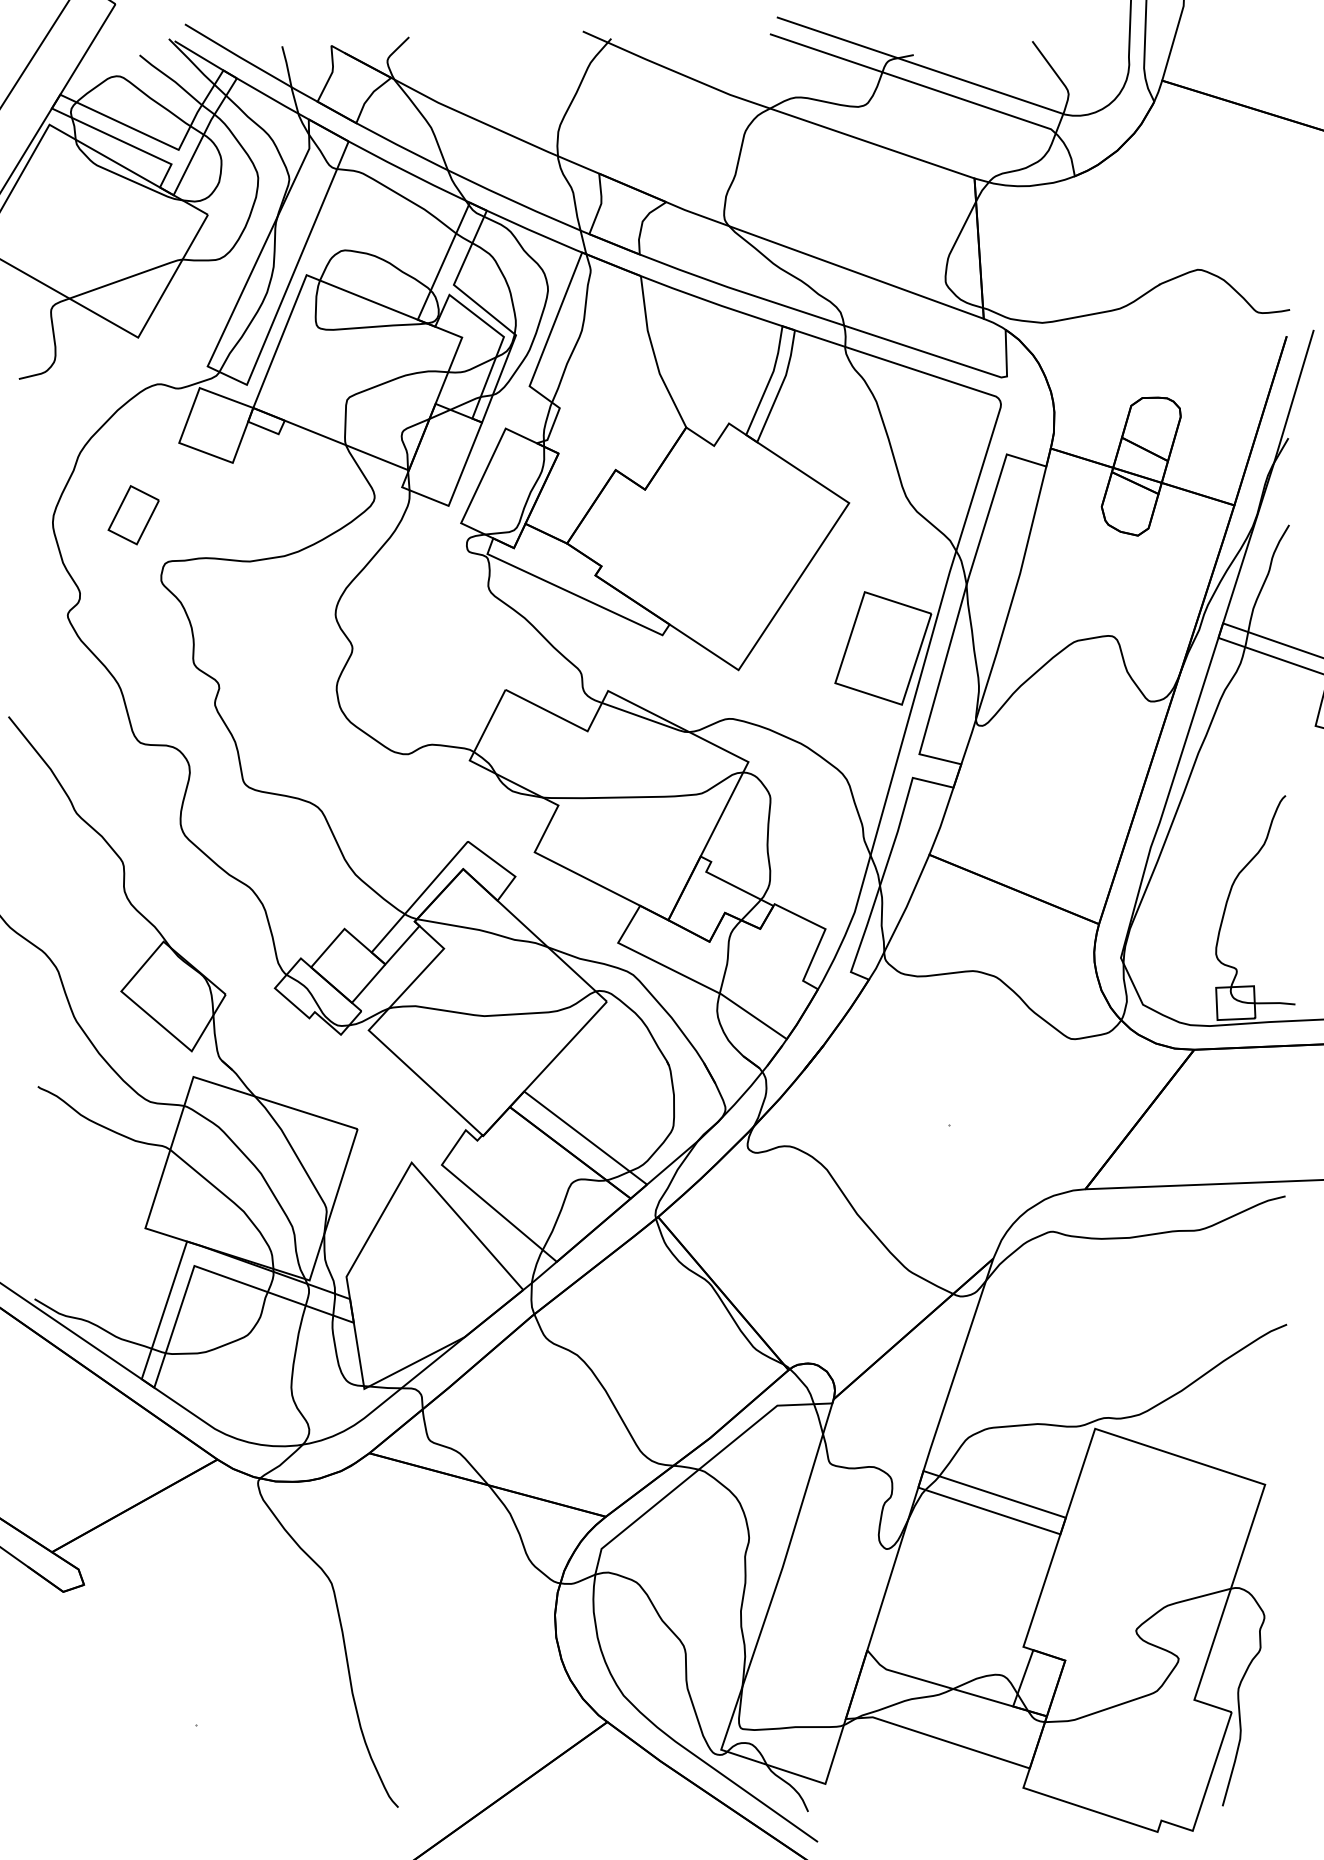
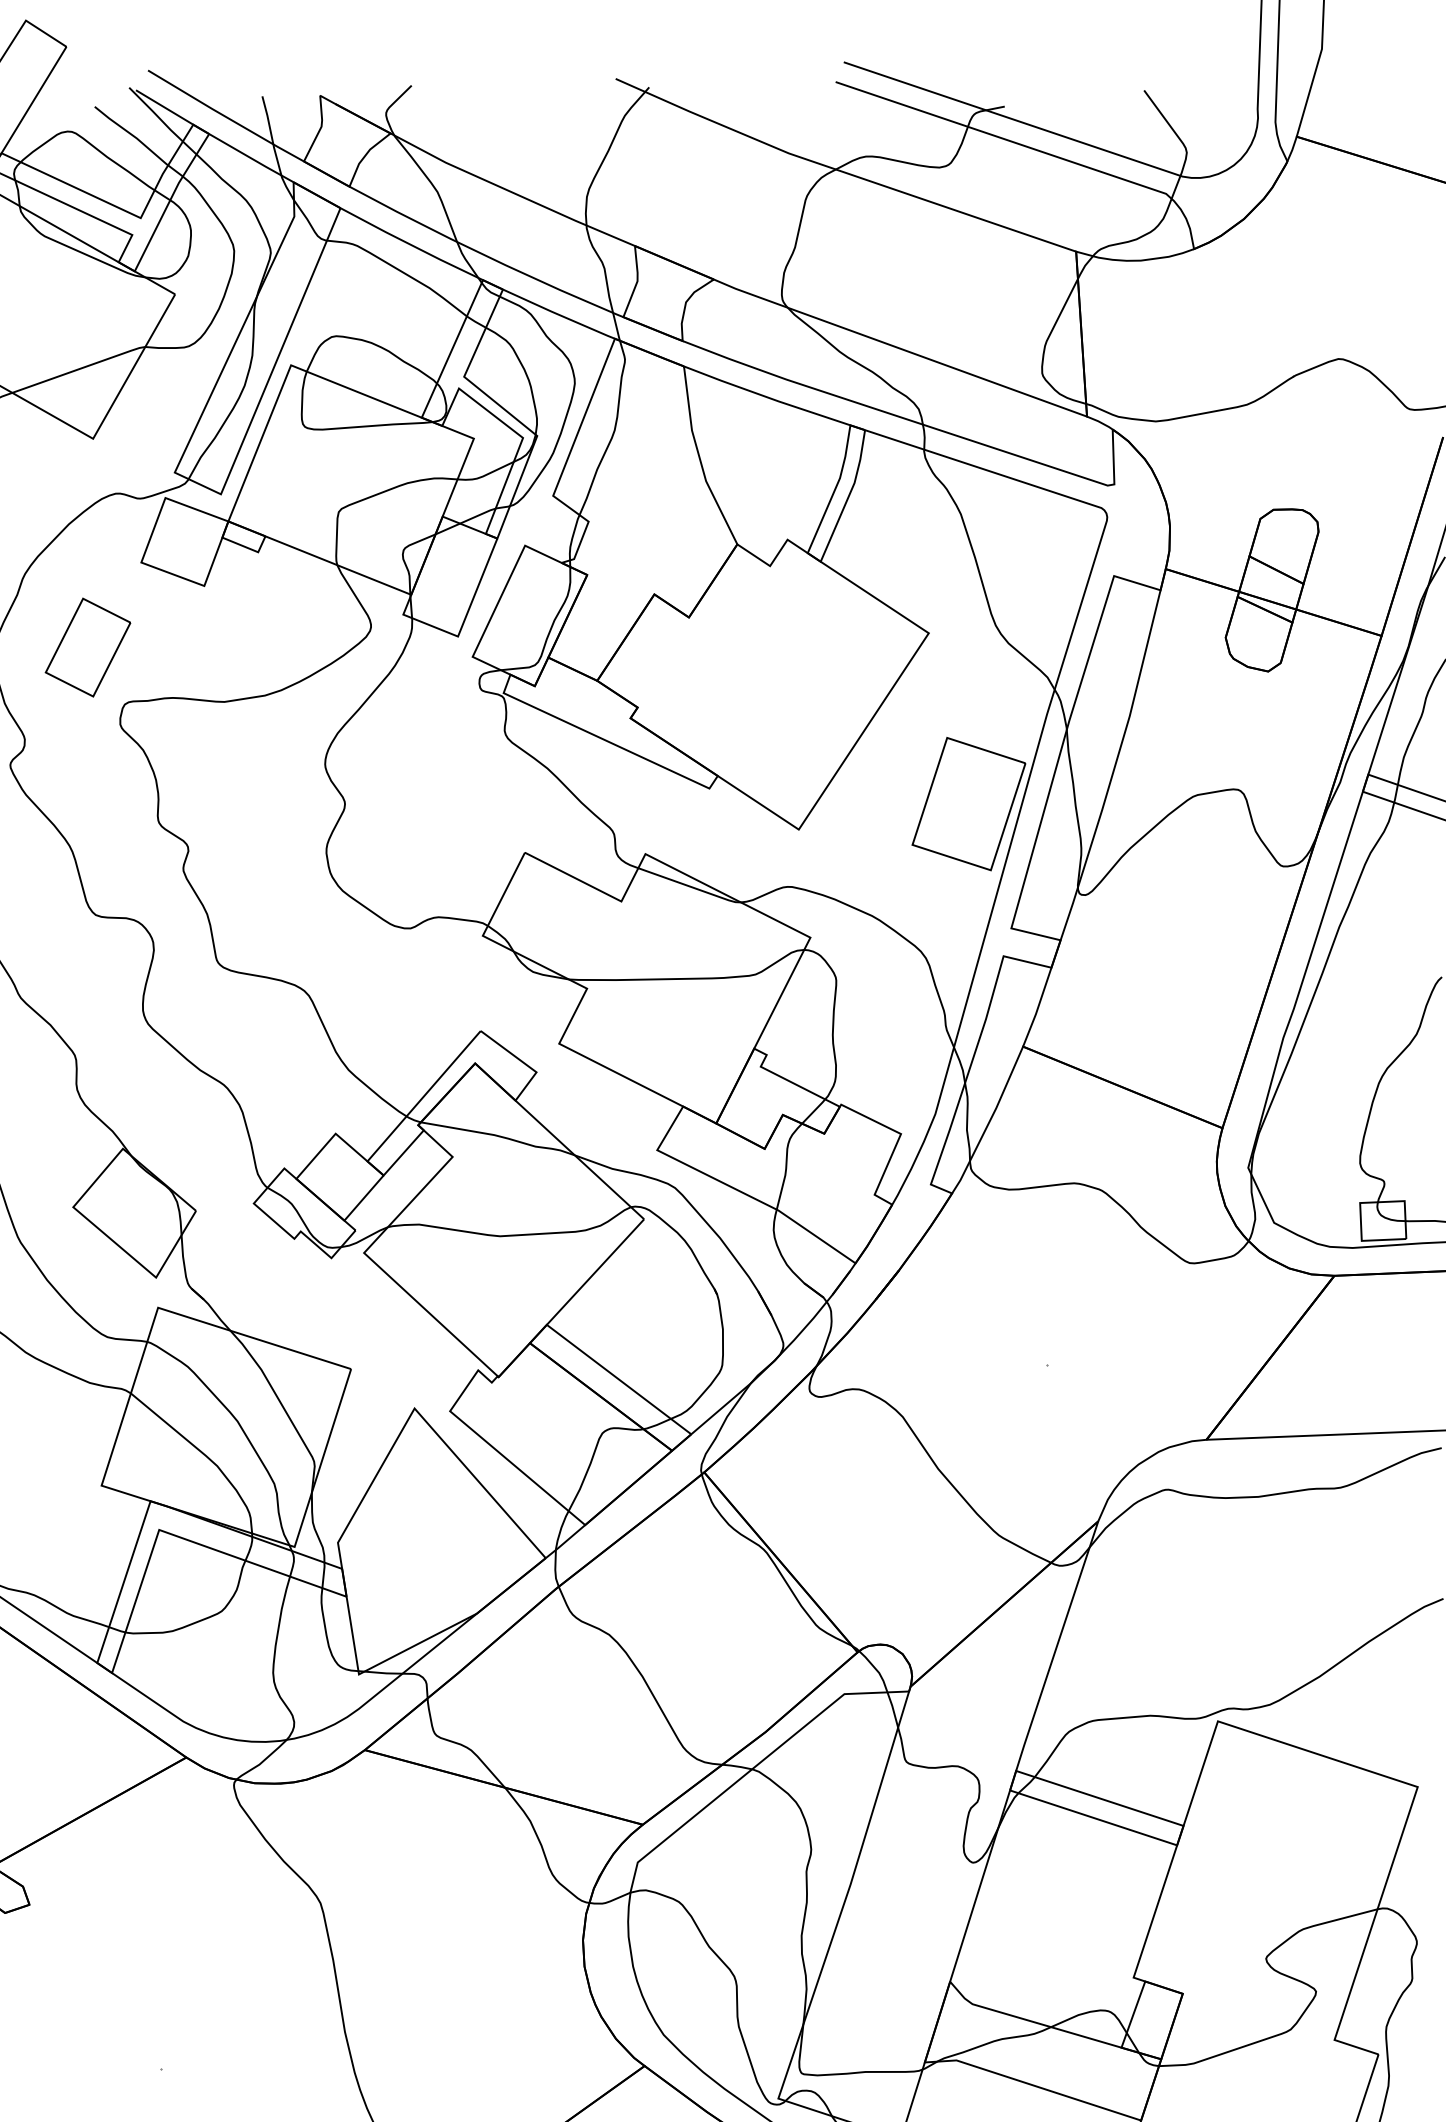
part: (133, 514) -> (87, 646), size x1.43

